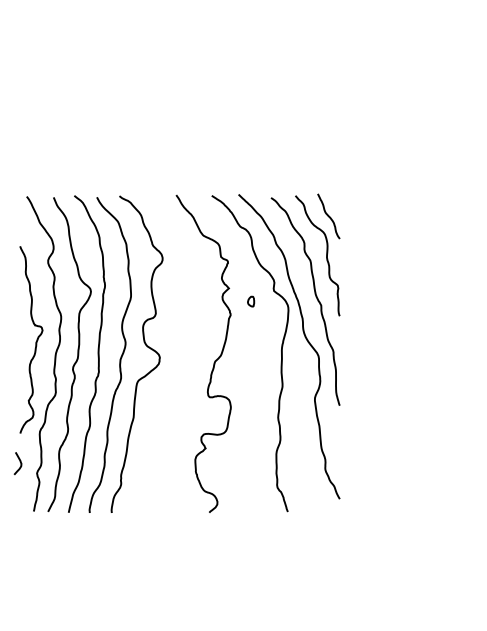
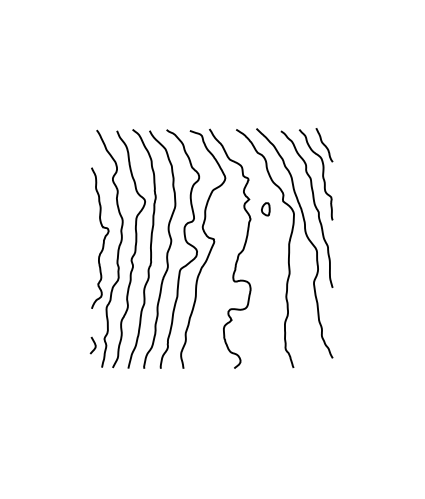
part: (250, 301) -> (265, 209), size x1.67
curve: (174, 358) -> (208, 252), added
curve: (19, 463) -> (94, 345), moved

